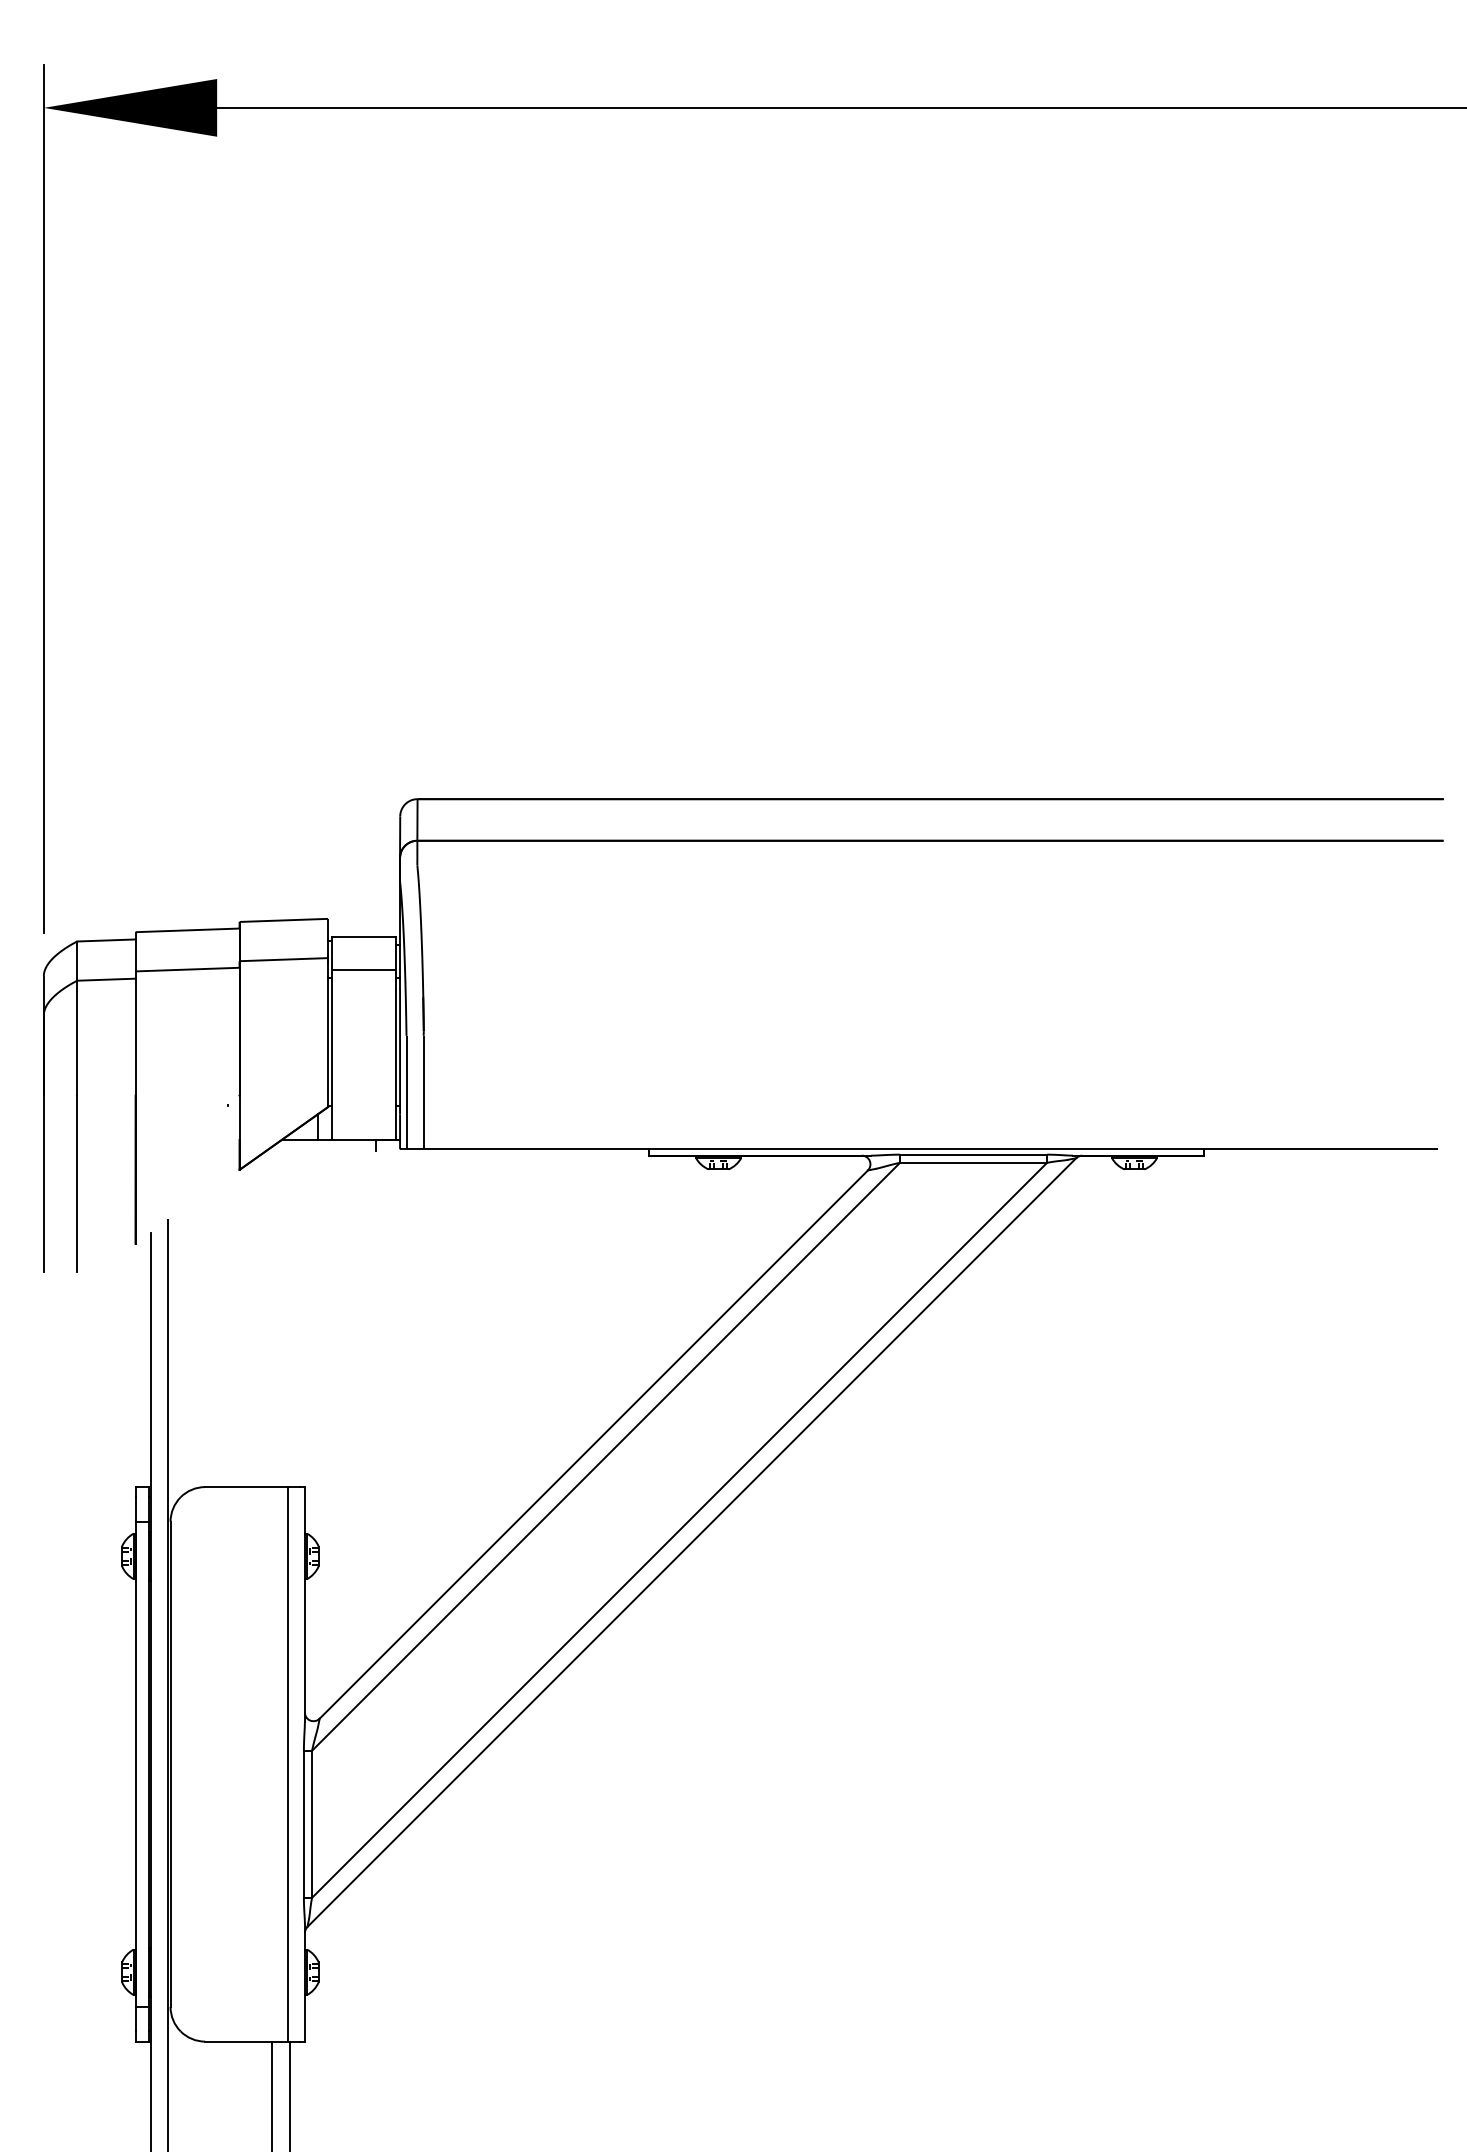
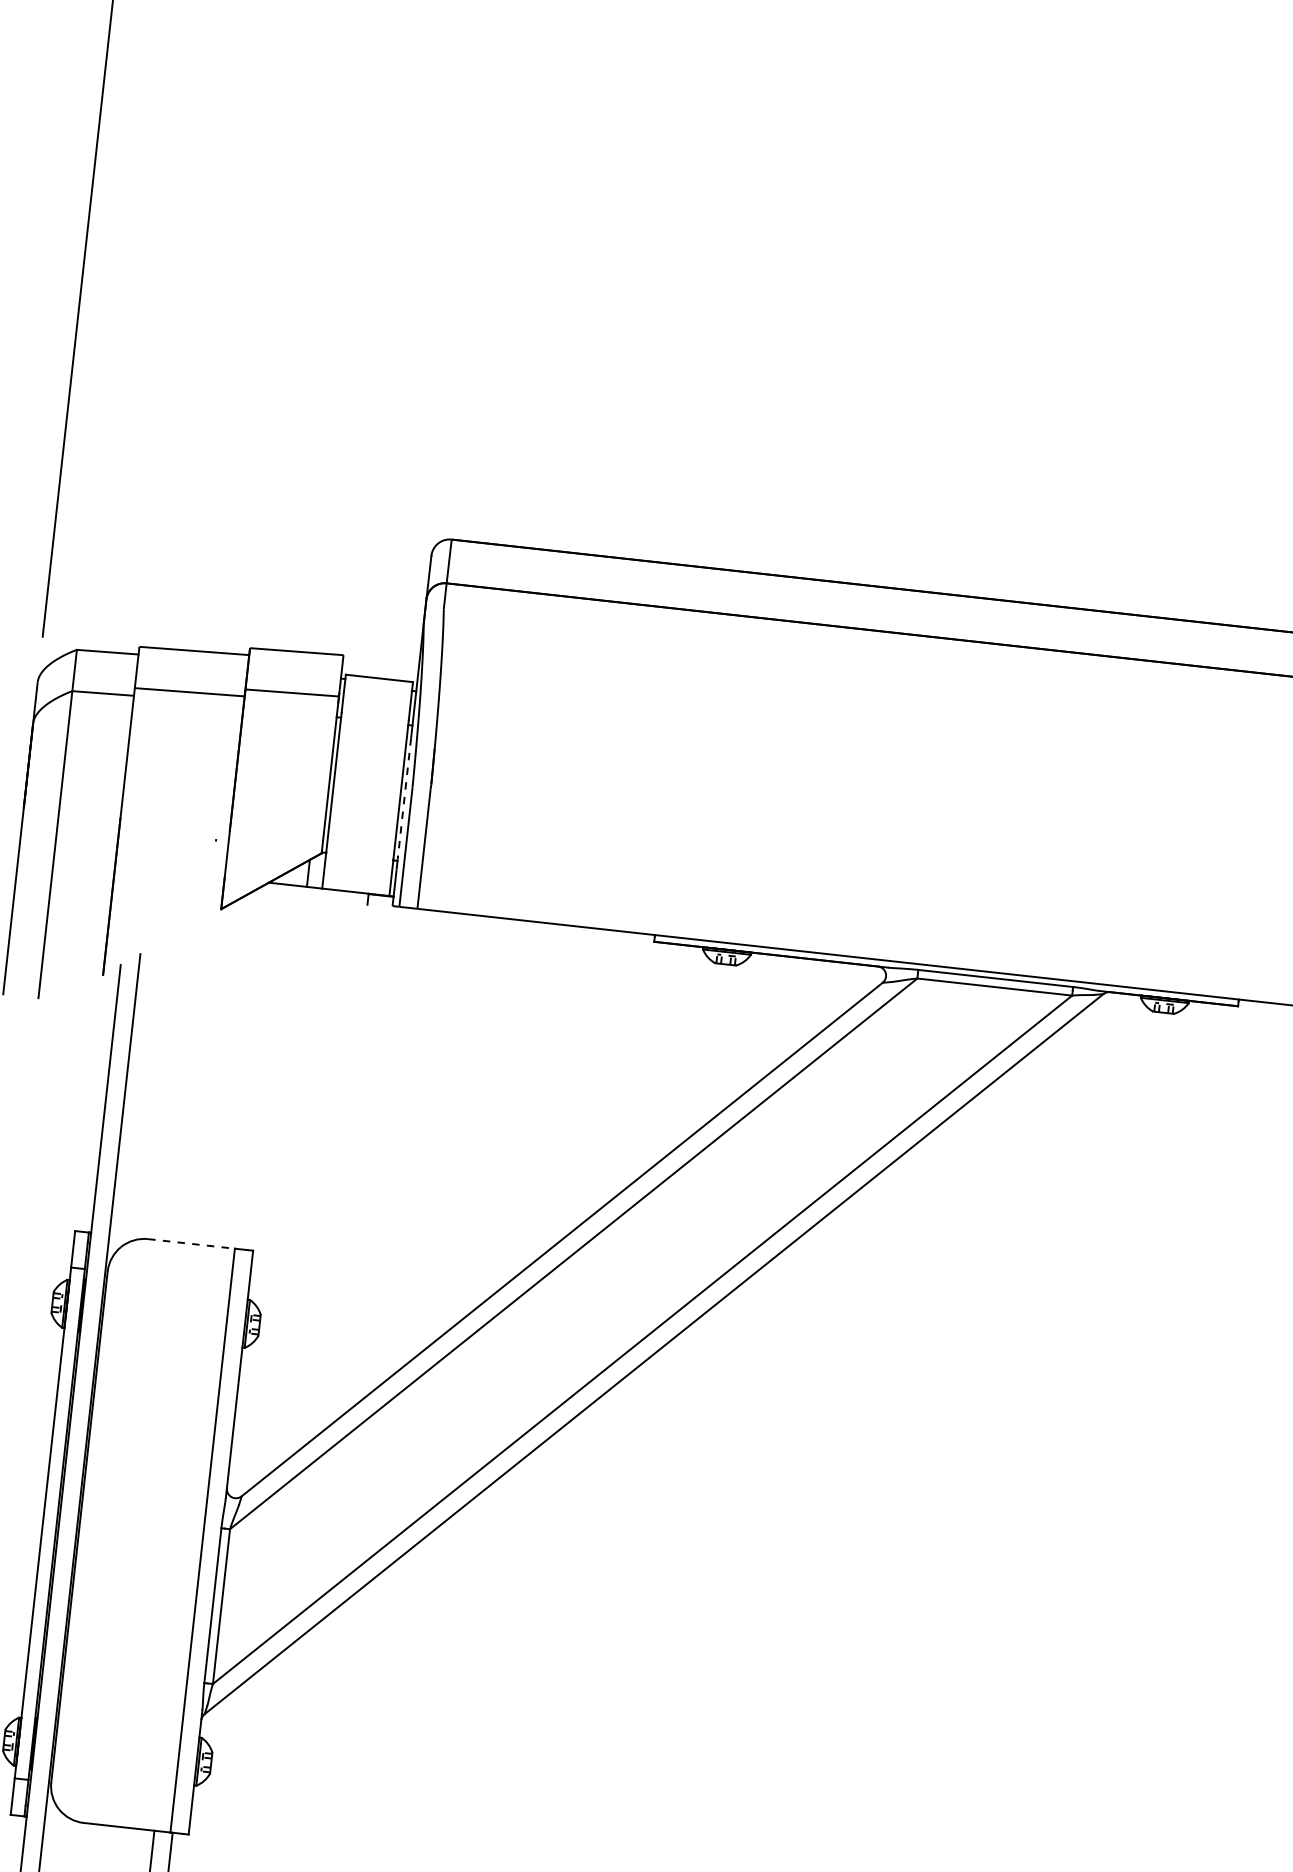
line: (364, 969) -> (376, 712), removed
line: (400, 1047) -> (404, 799), solid -> dashed
line: (246, 1487) -> (191, 1244), solid -> dashed

